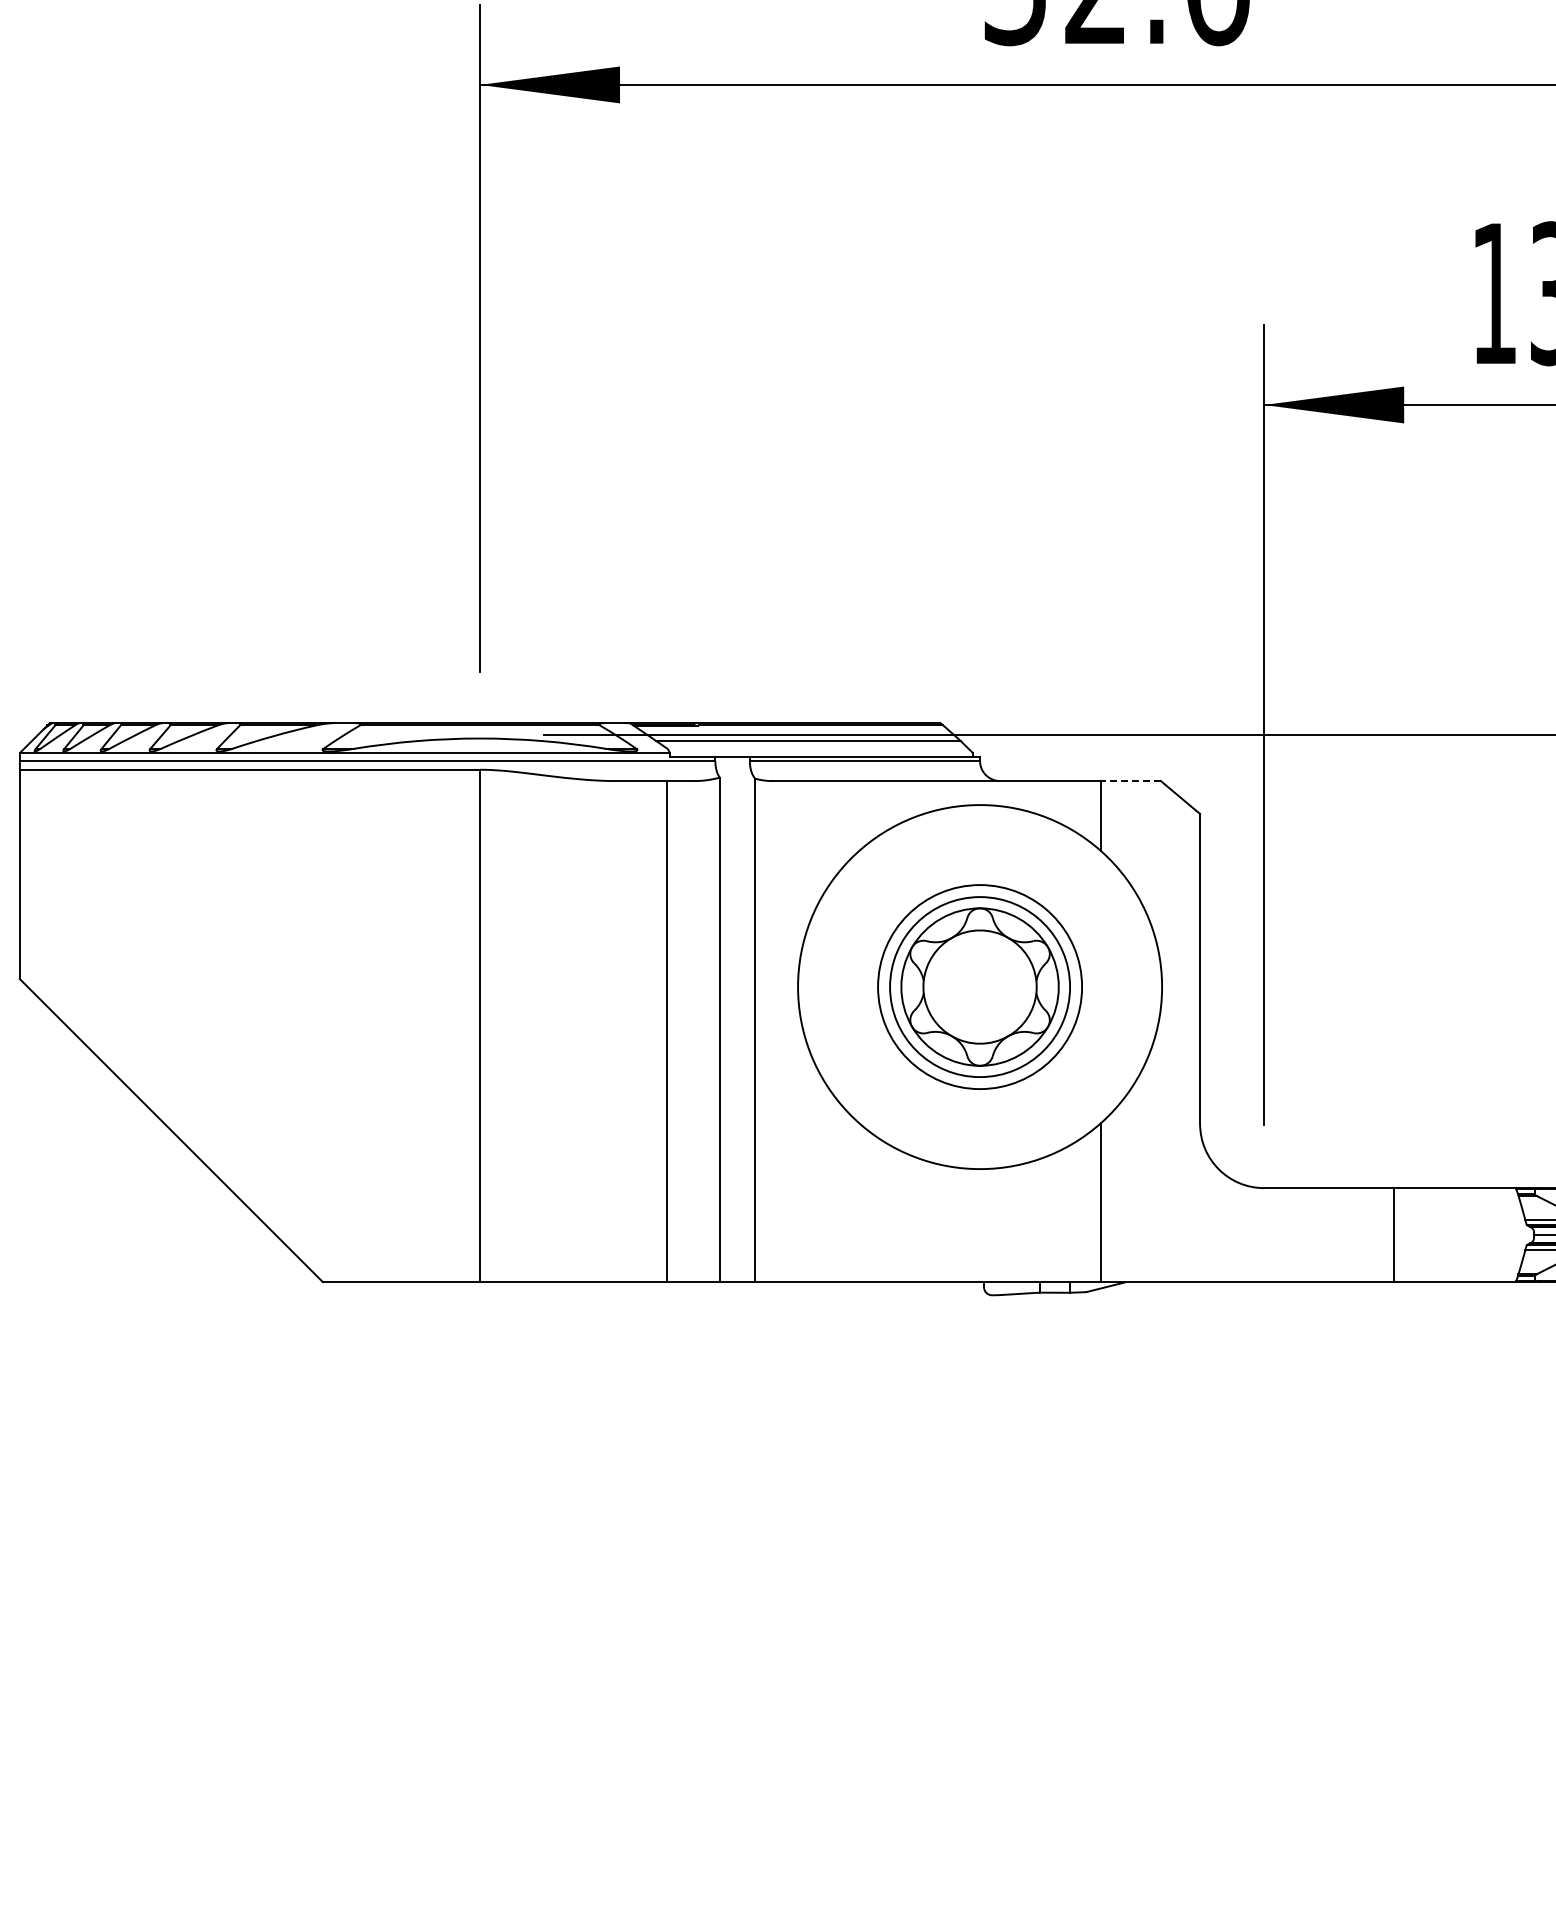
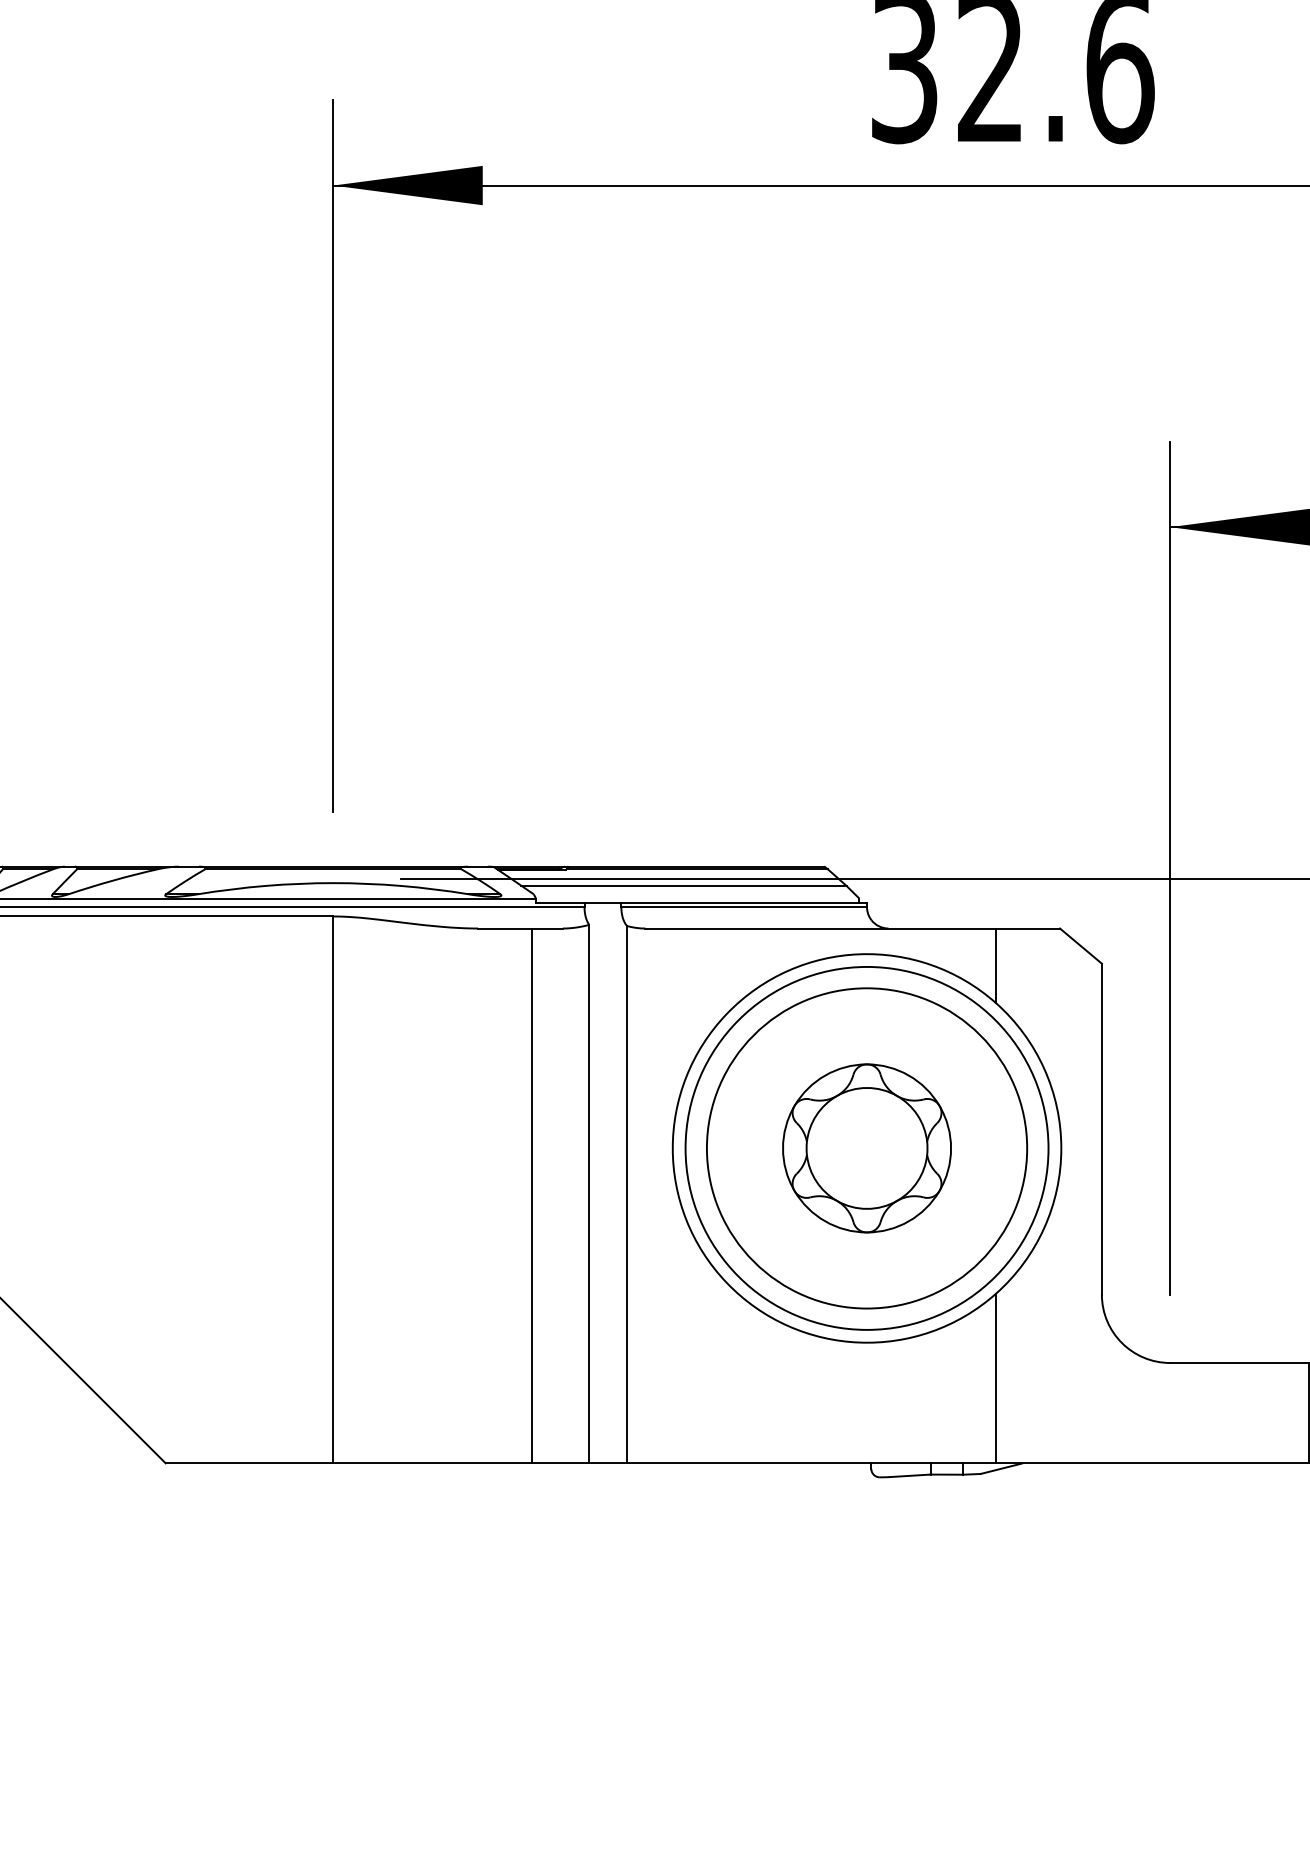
line: (1130, 781) -> (1027, 929), dashed -> solid
circle: (980, 987) -> (867, 1148), size x1.67
circle: (980, 987) -> (867, 1148), size x1.67

